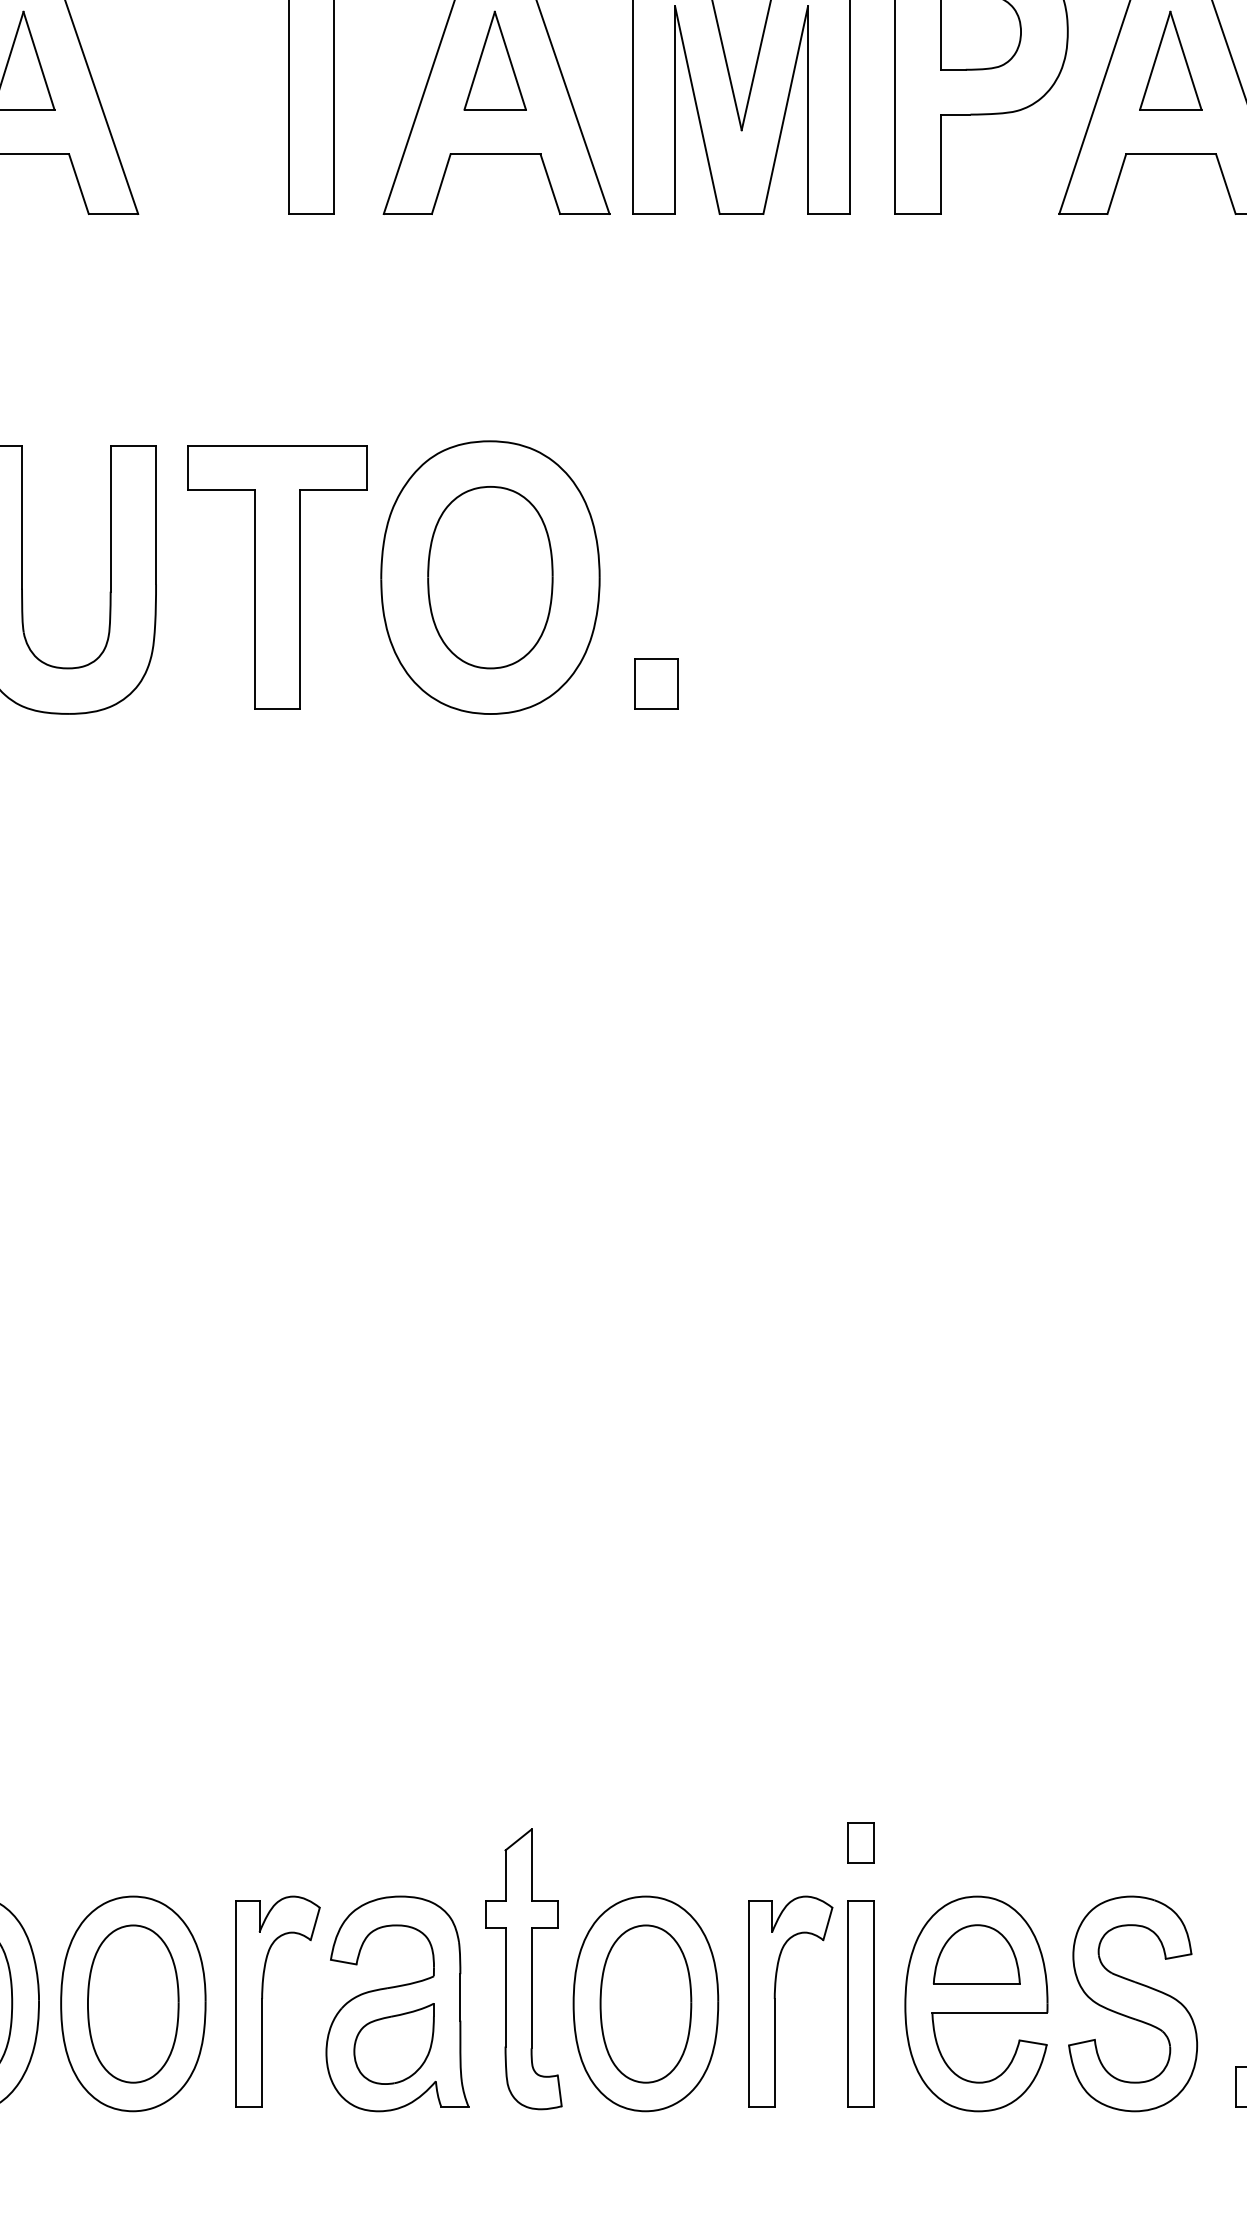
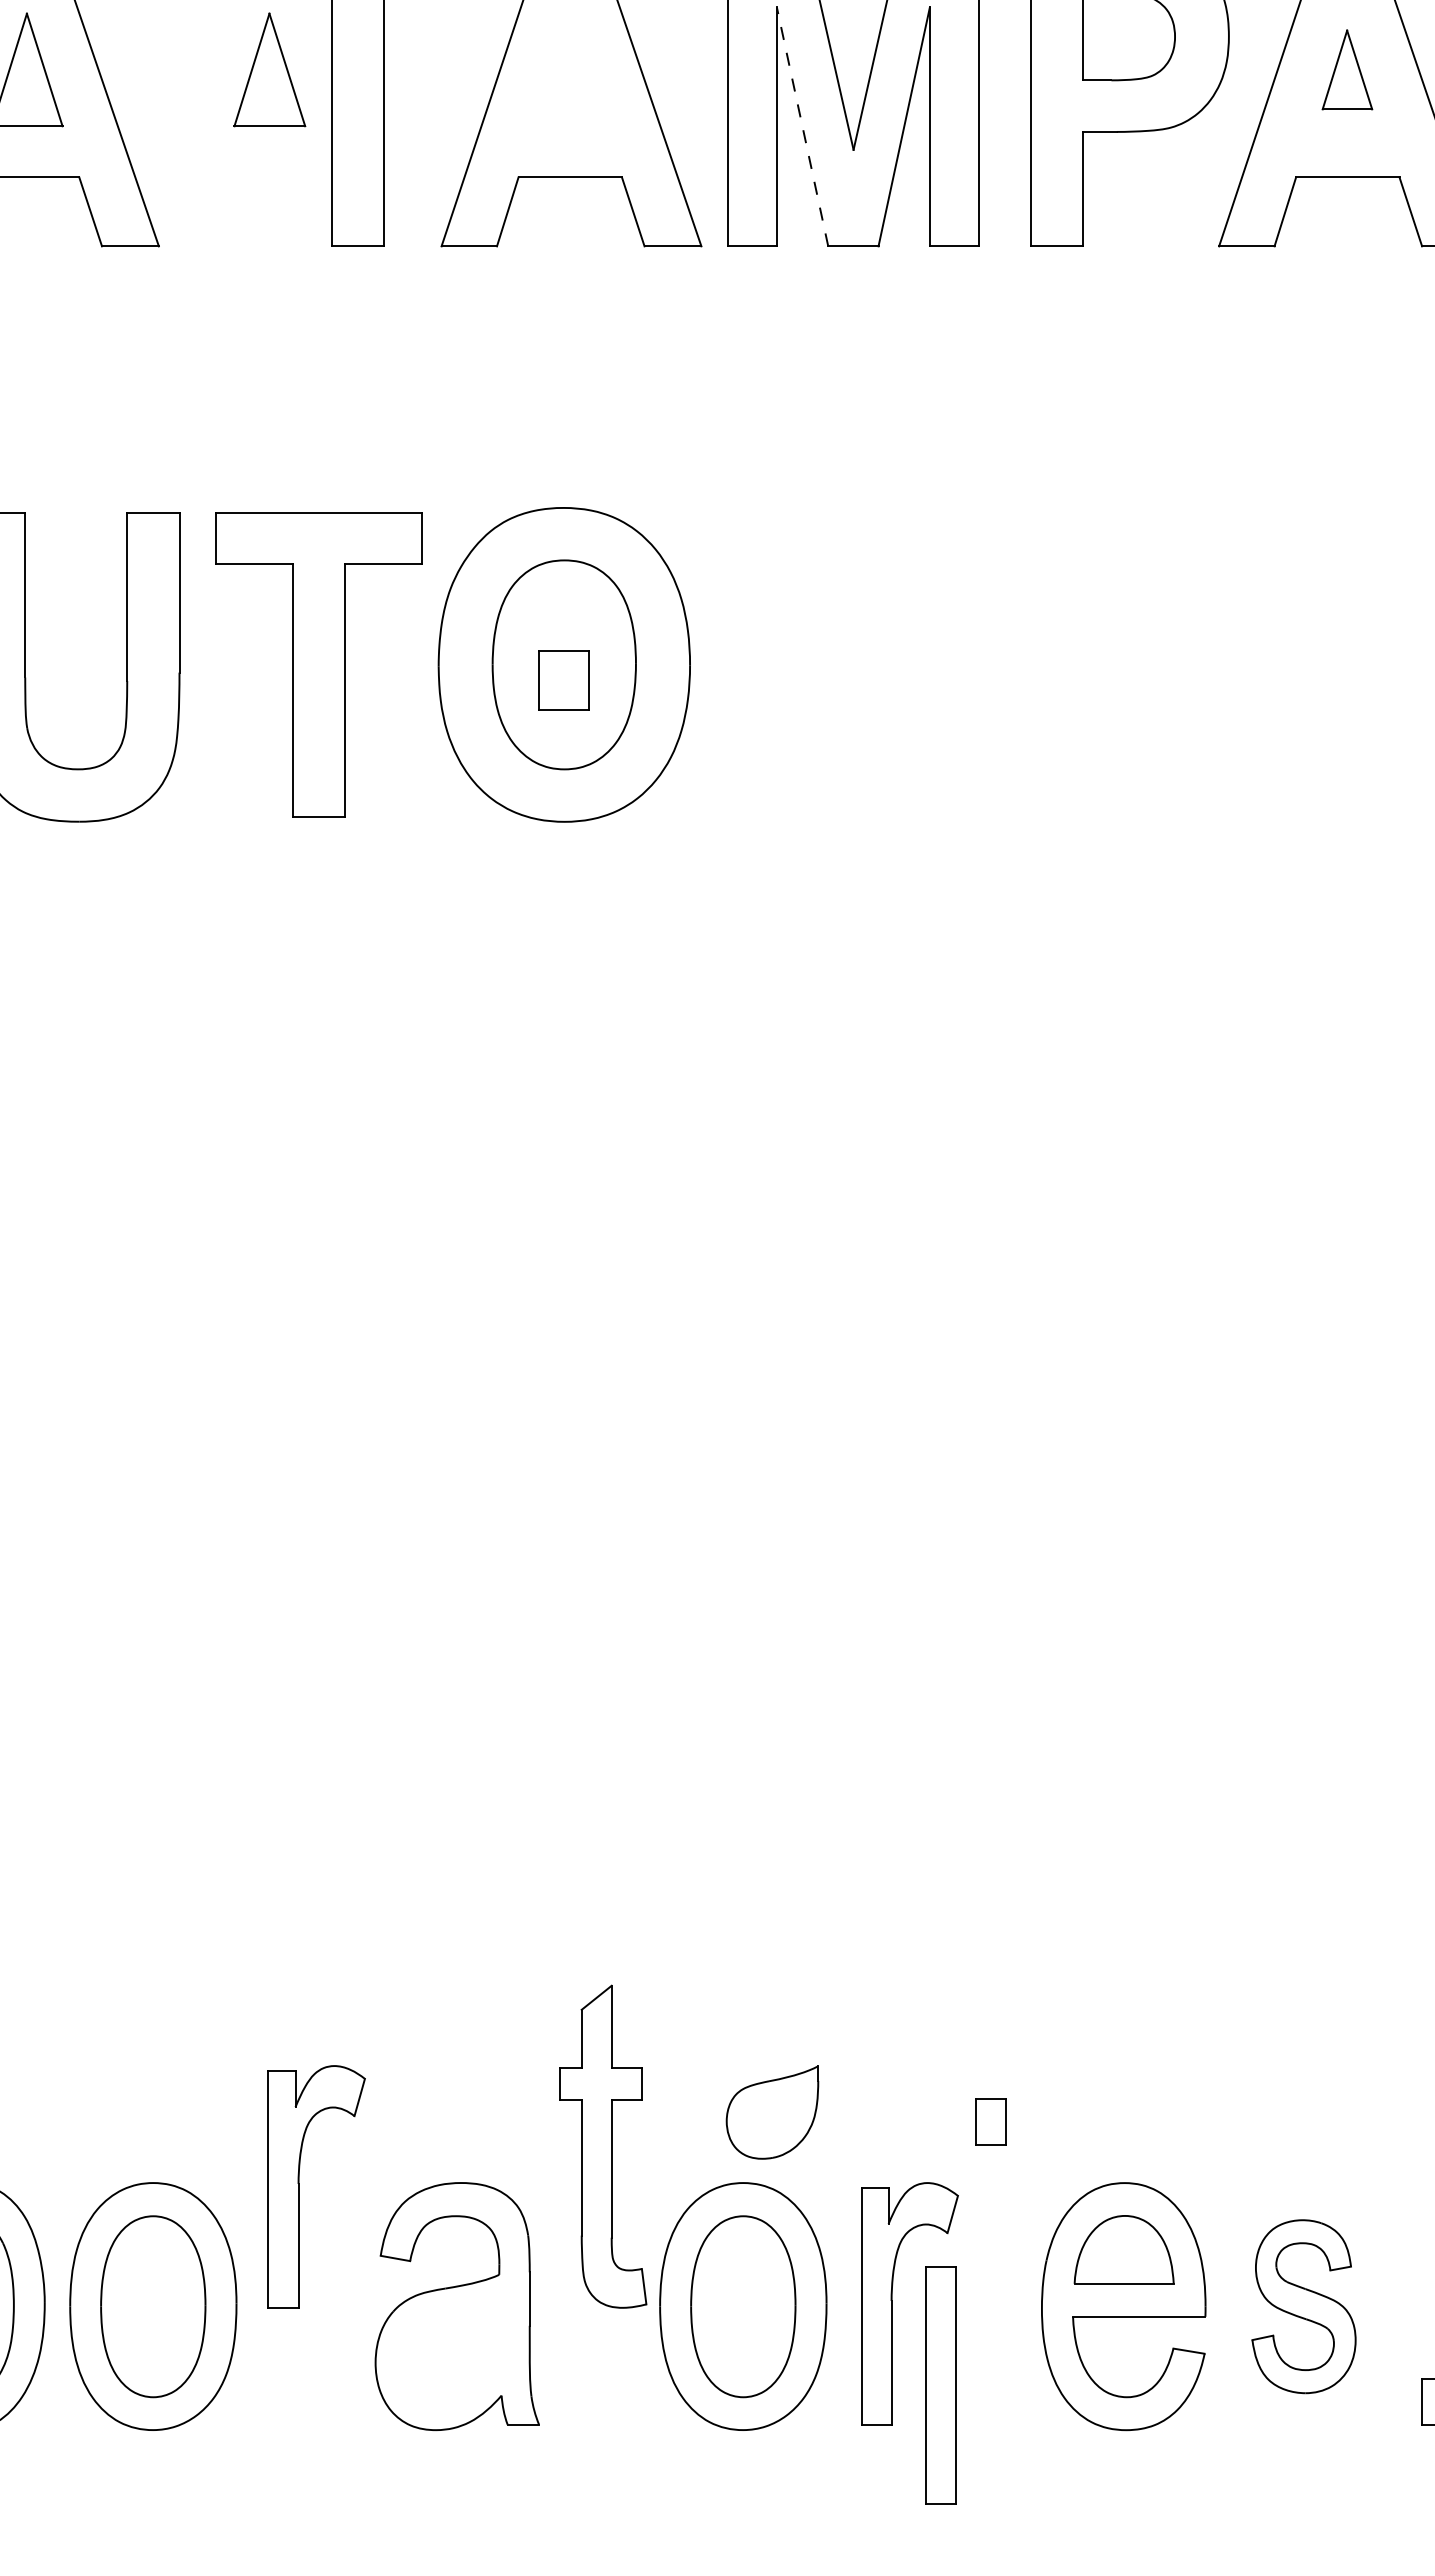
part: (494, 60) -> (269, 69), moved
part: (1170, 60) -> (1347, 69), size x0.7
line: (697, 109) -> (802, 126), solid -> dashed
part: (655, 684) -> (563, 680), moved
part: (524, 1969) -> (603, 2146), moved
part: (262, 2001) -> (299, 2186), moved
part: (860, 2003) -> (940, 2385), moved
part: (1132, 2003) -> (1303, 2306), size x0.7
part: (394, 2043) -> (772, 2112), moved

